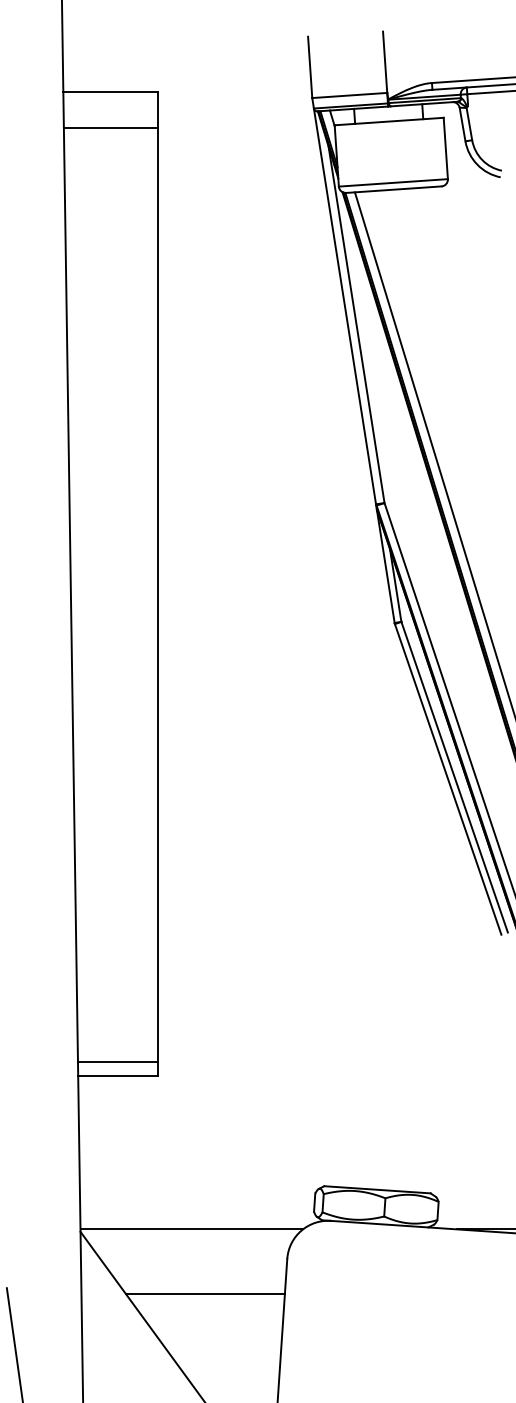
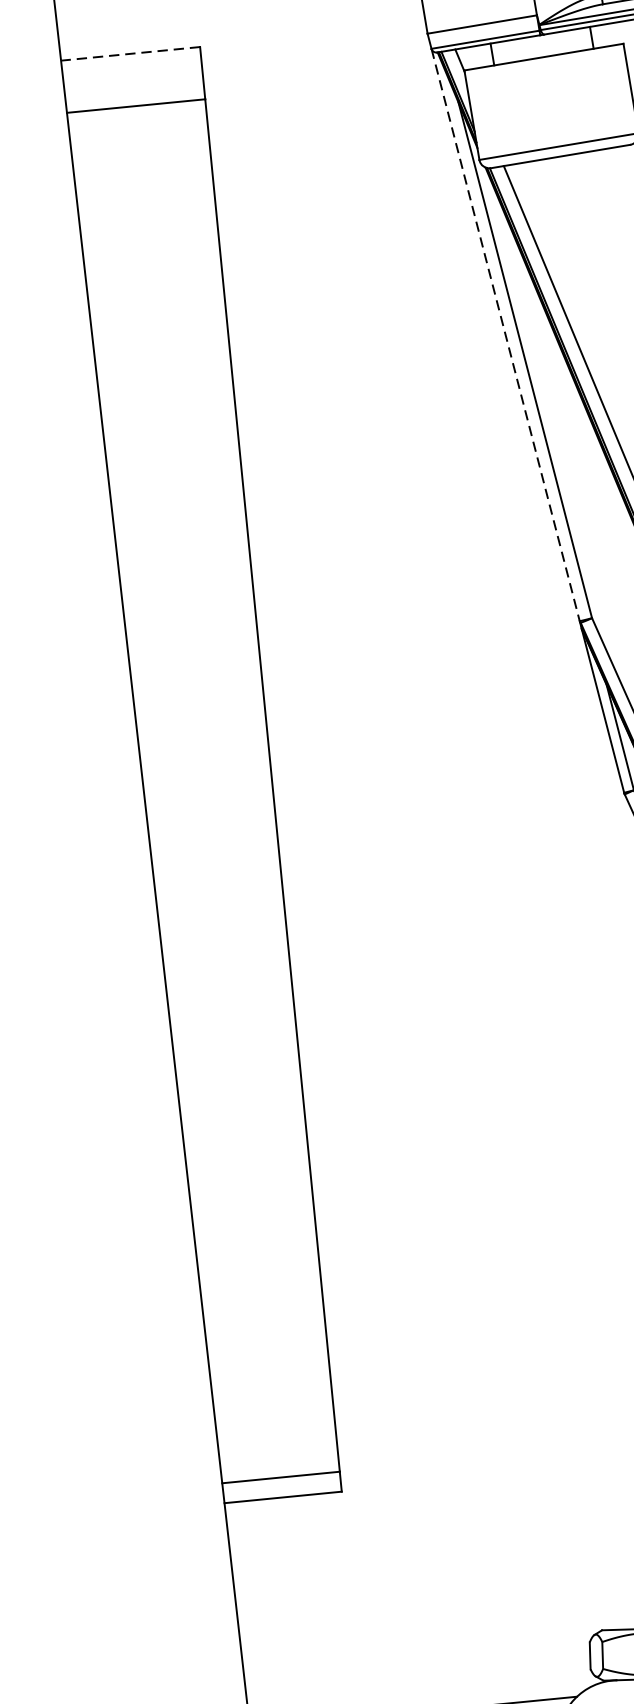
line: (110, 92) -> (130, 54), solid -> dashed
line: (345, 306) -> (506, 335), solid -> dashed

